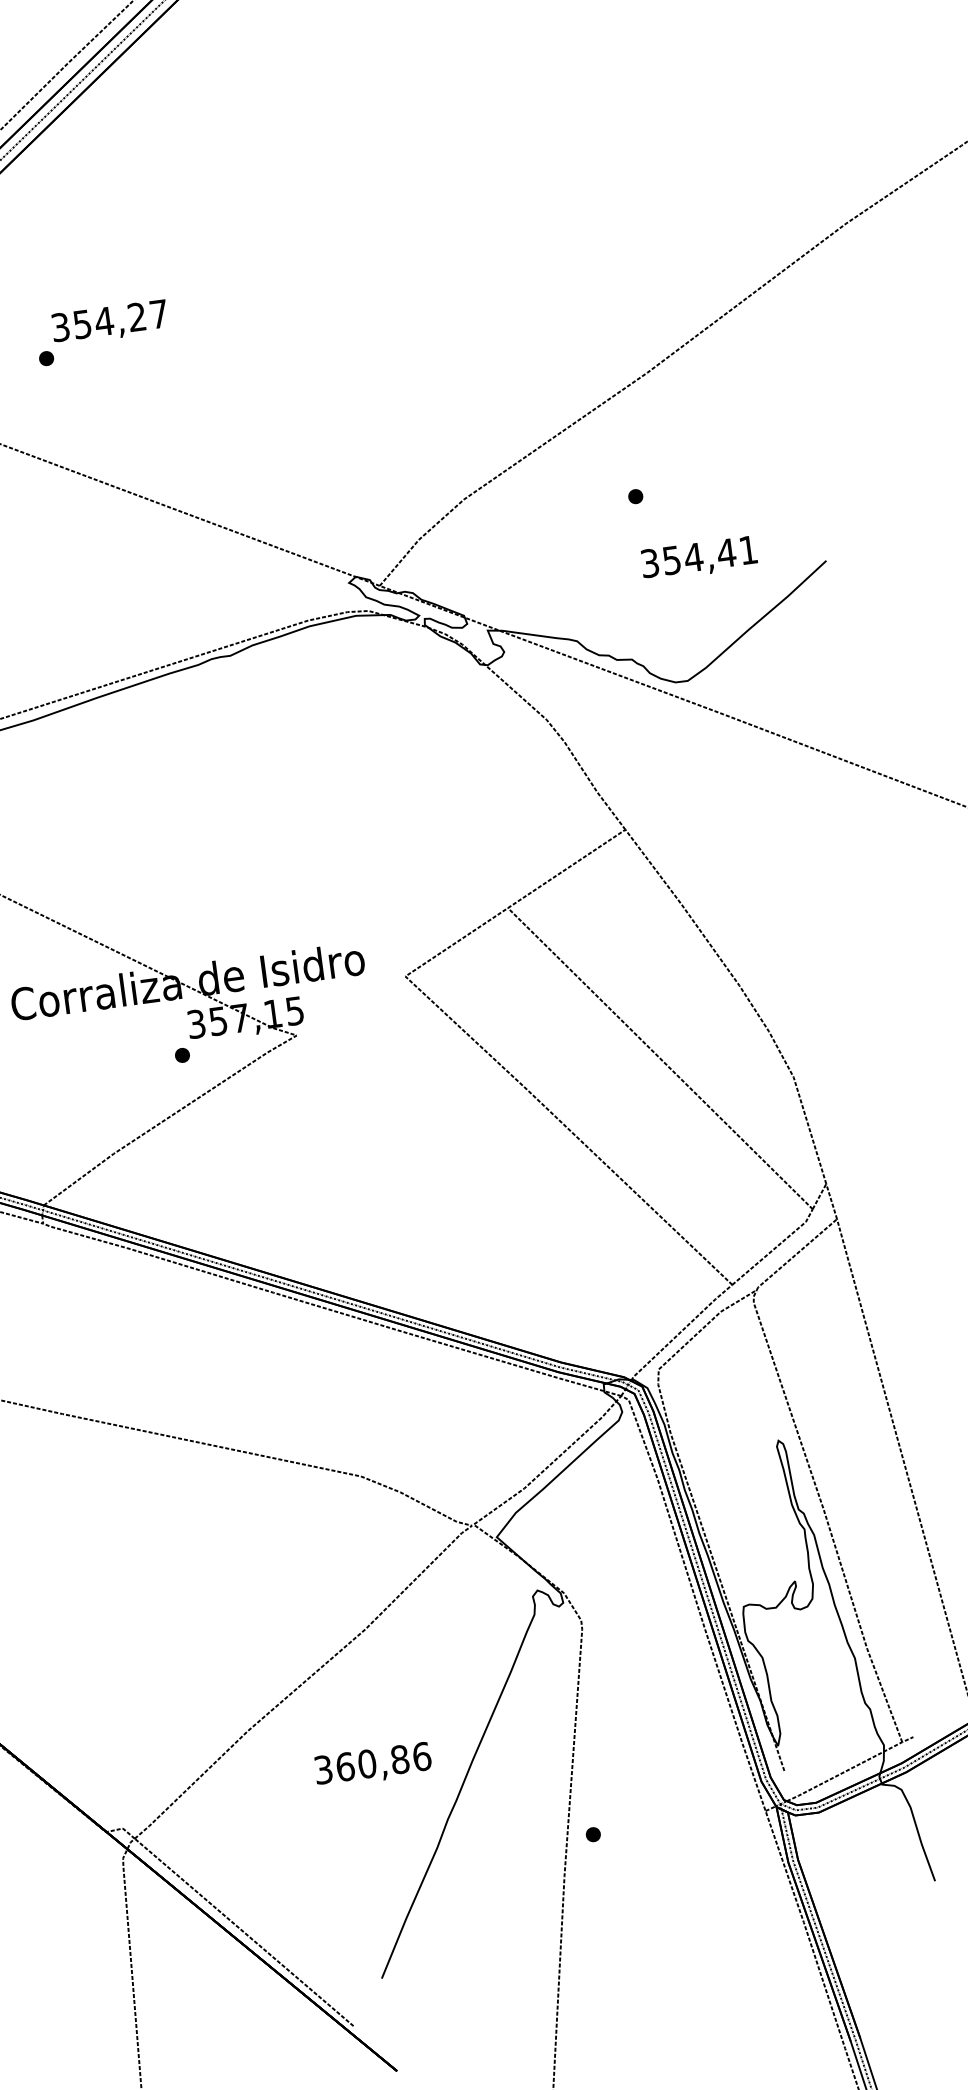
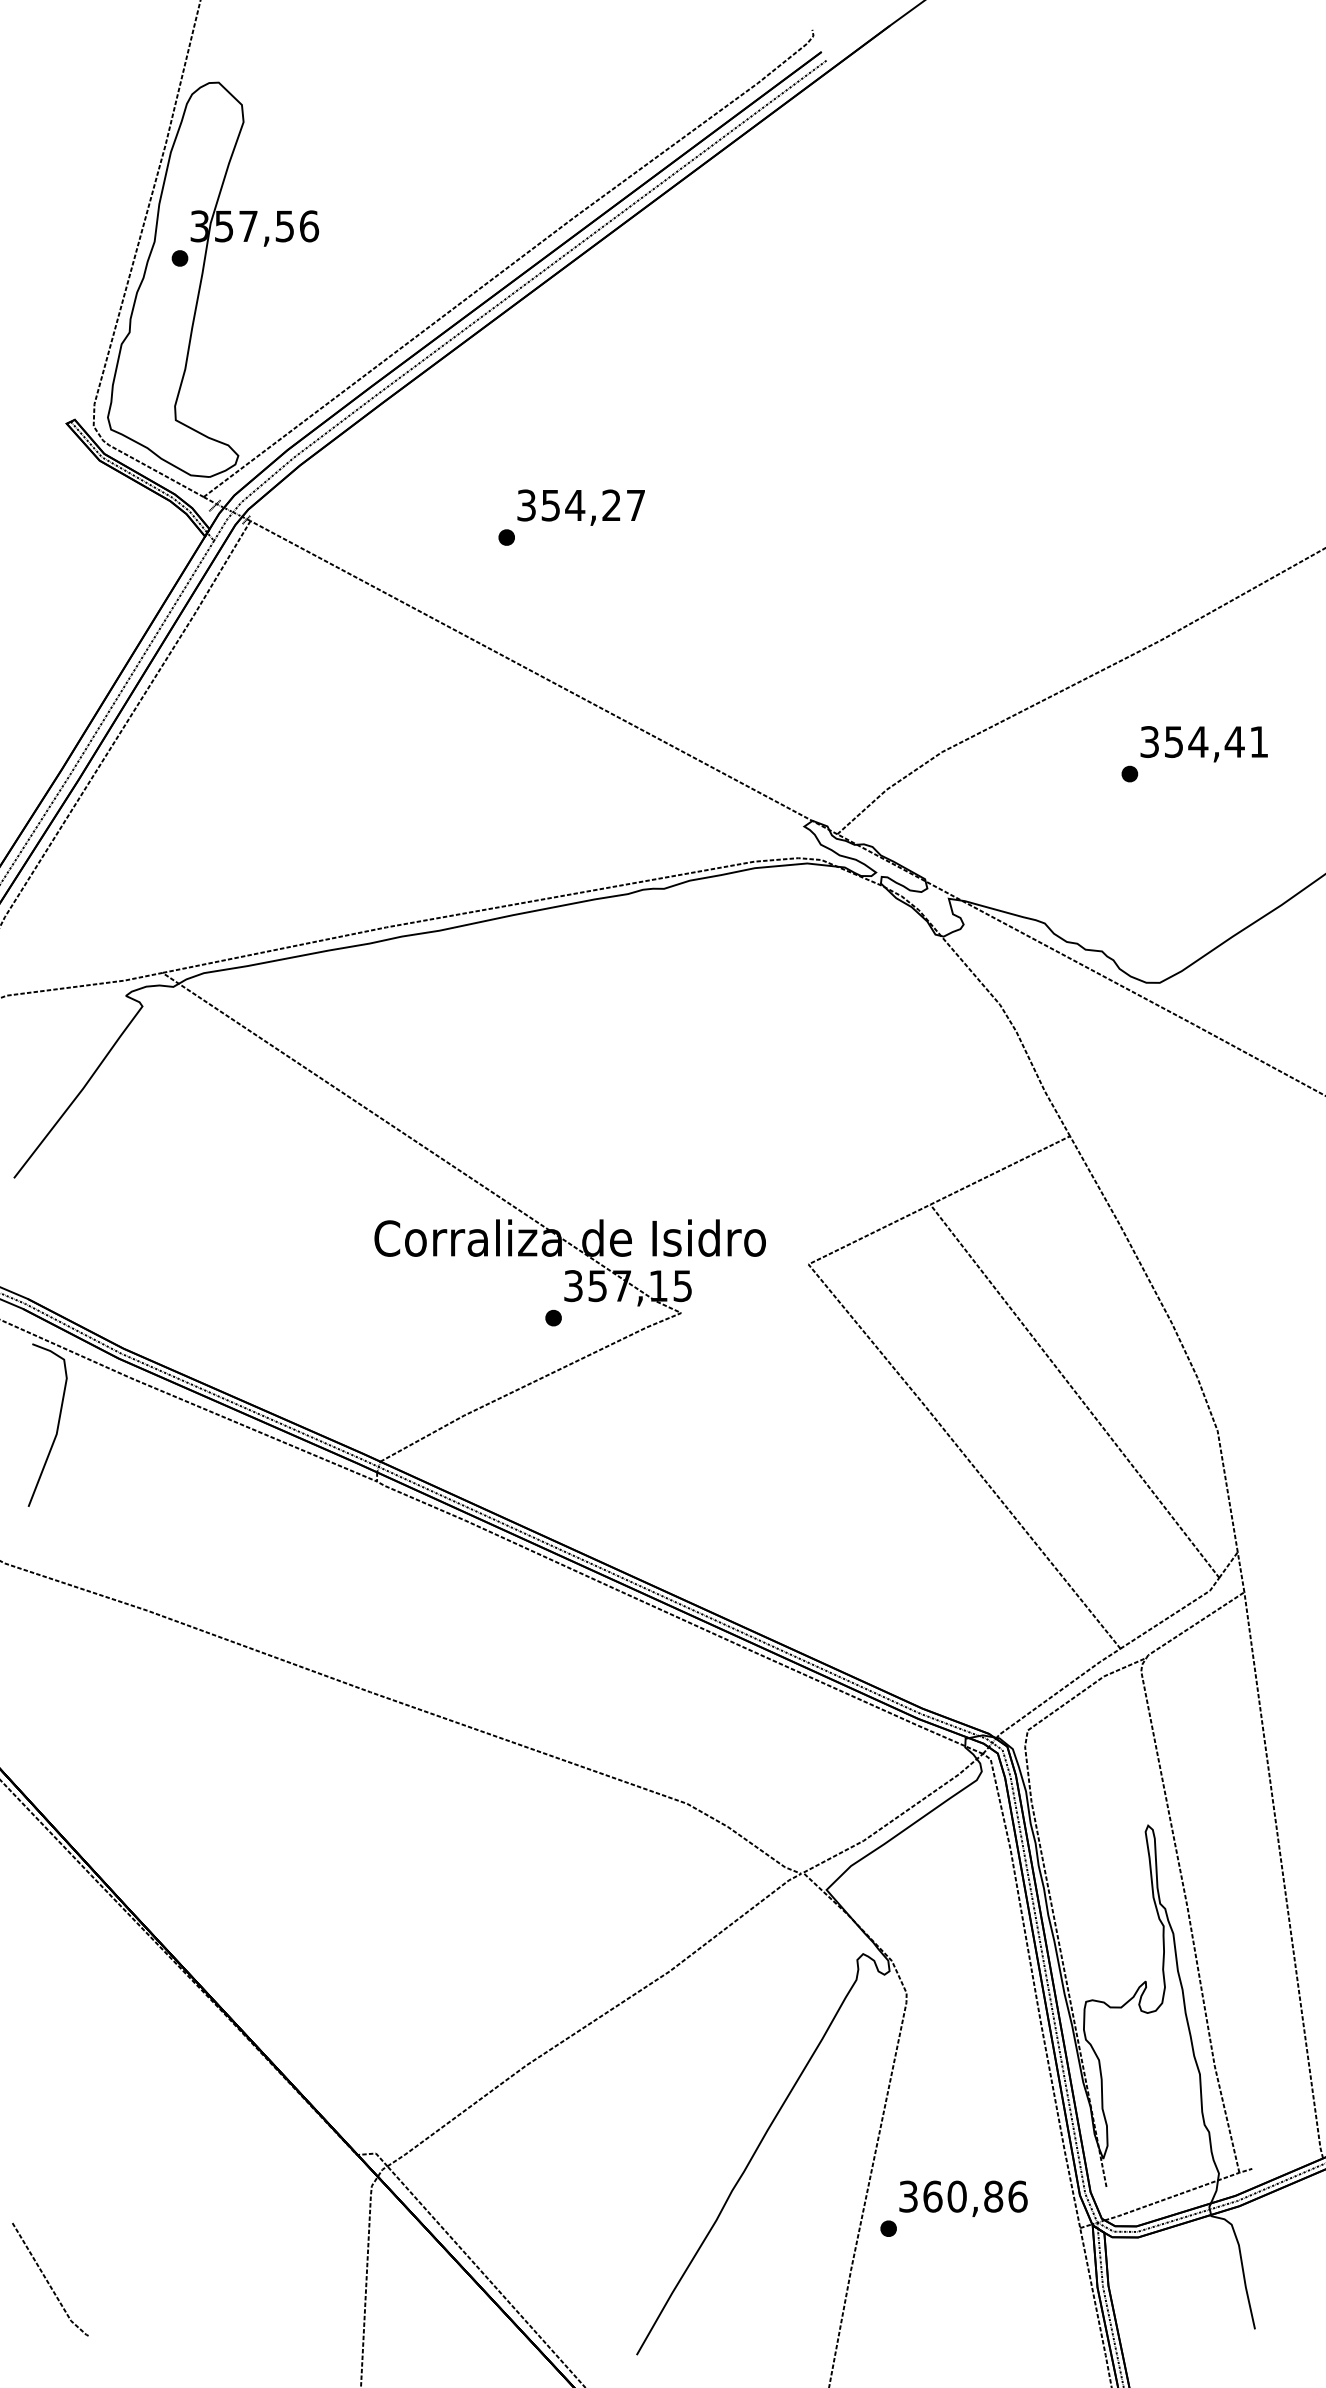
text: (698, 559) -> (1203, 744), moved
text: (373, 1764) -> (963, 2198), moved

